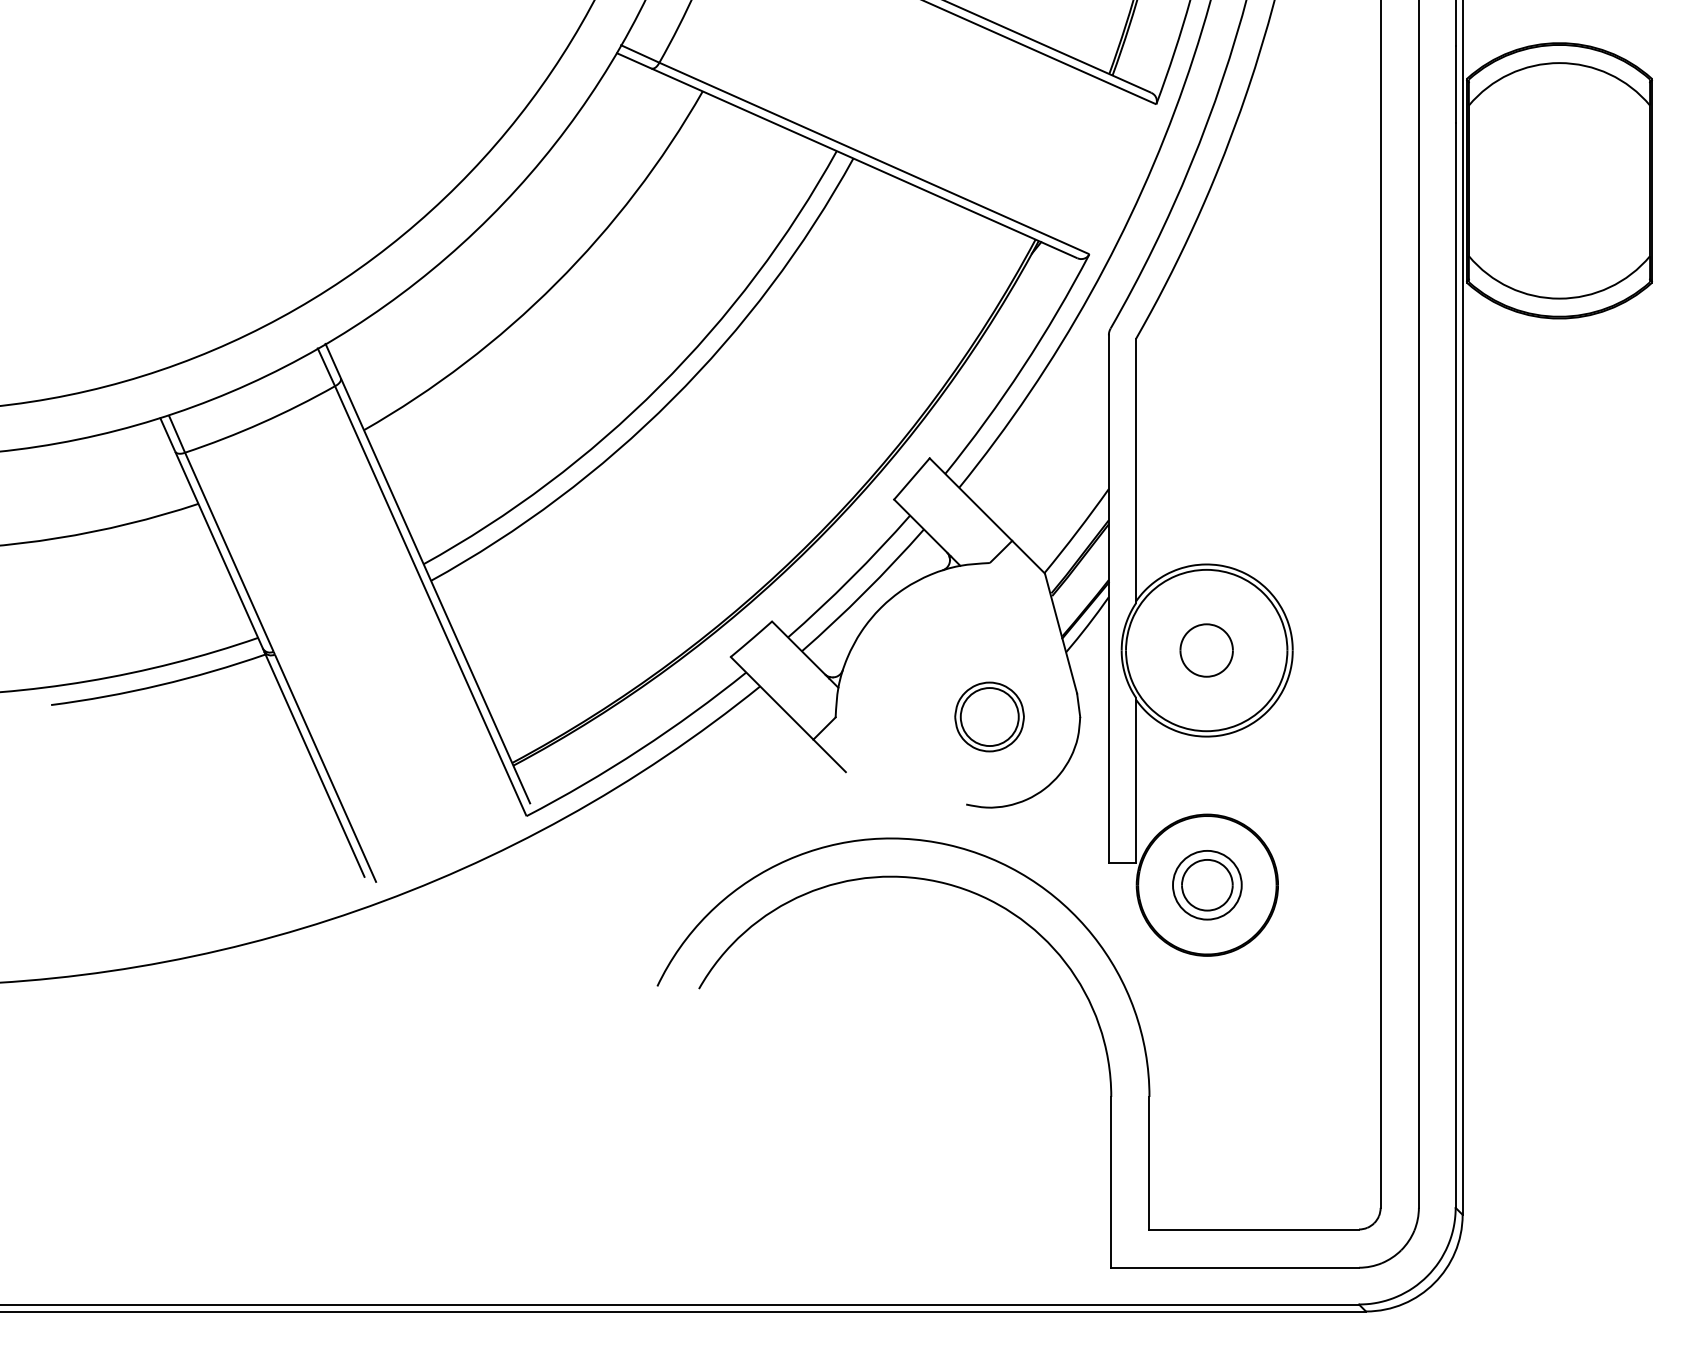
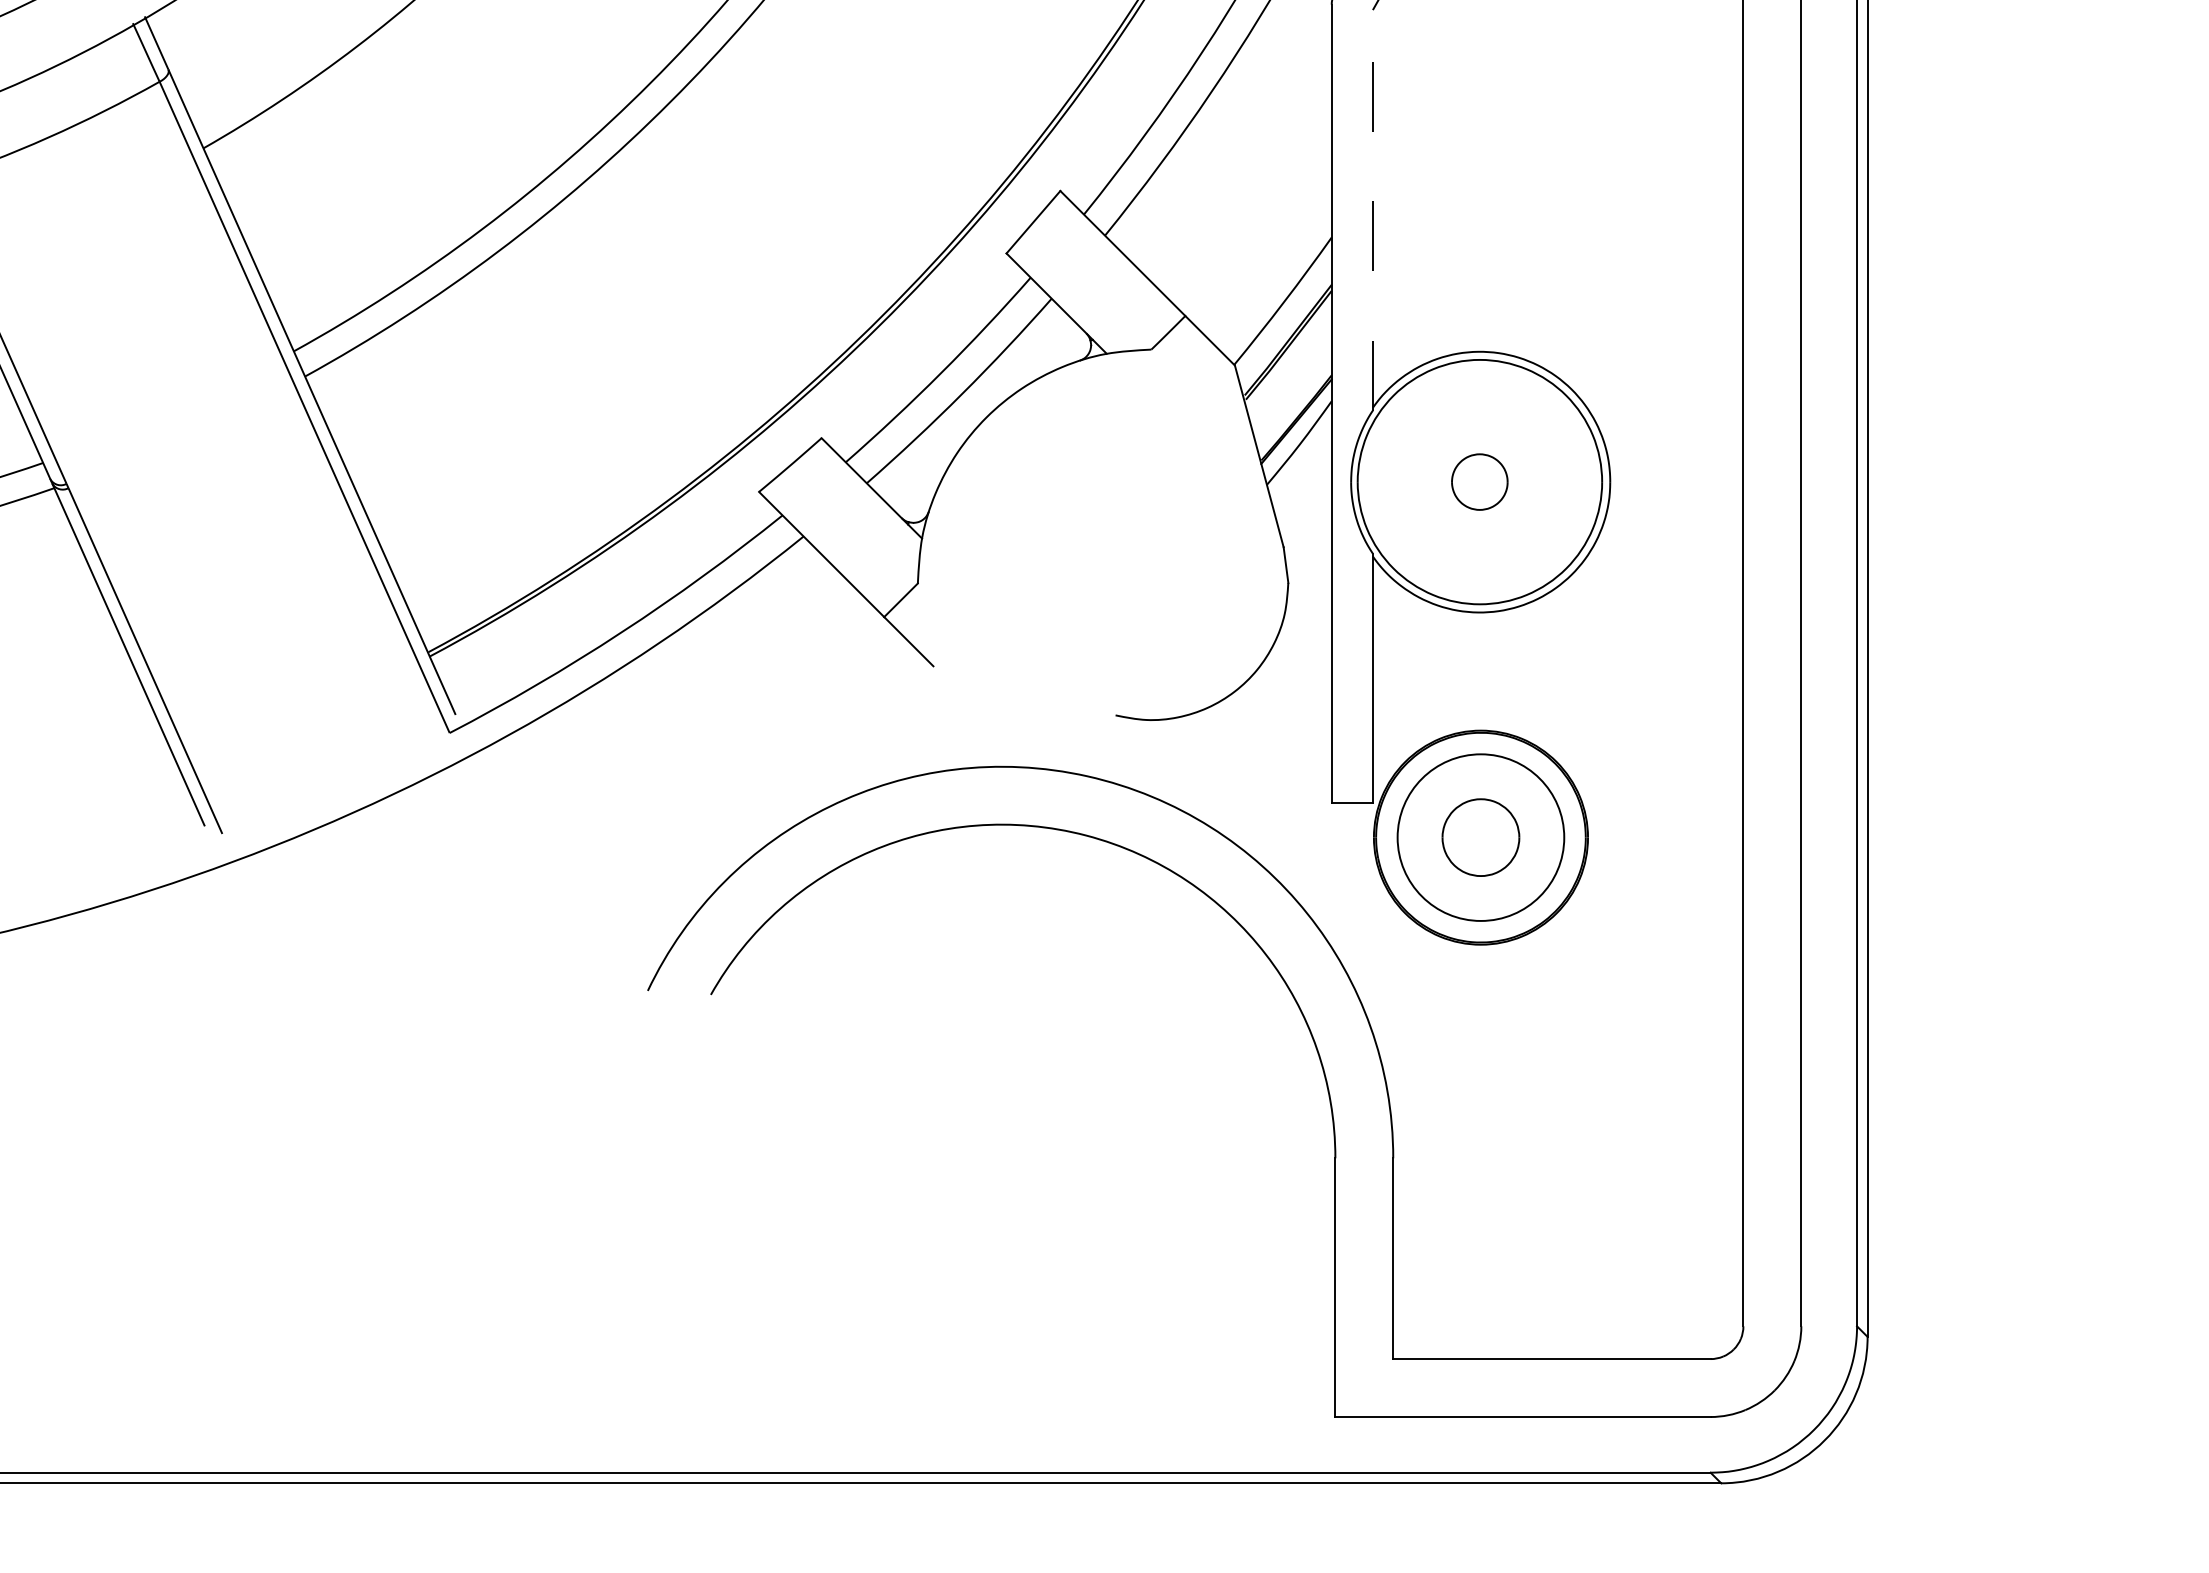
line: (1136, 470) -> (1373, 209), solid -> dashed
part: (1206, 650) -> (1479, 482), size x0.7
part: (989, 716) -> (1150, 582), removed
circle: (1207, 884) -> (1481, 836), size x1.6

